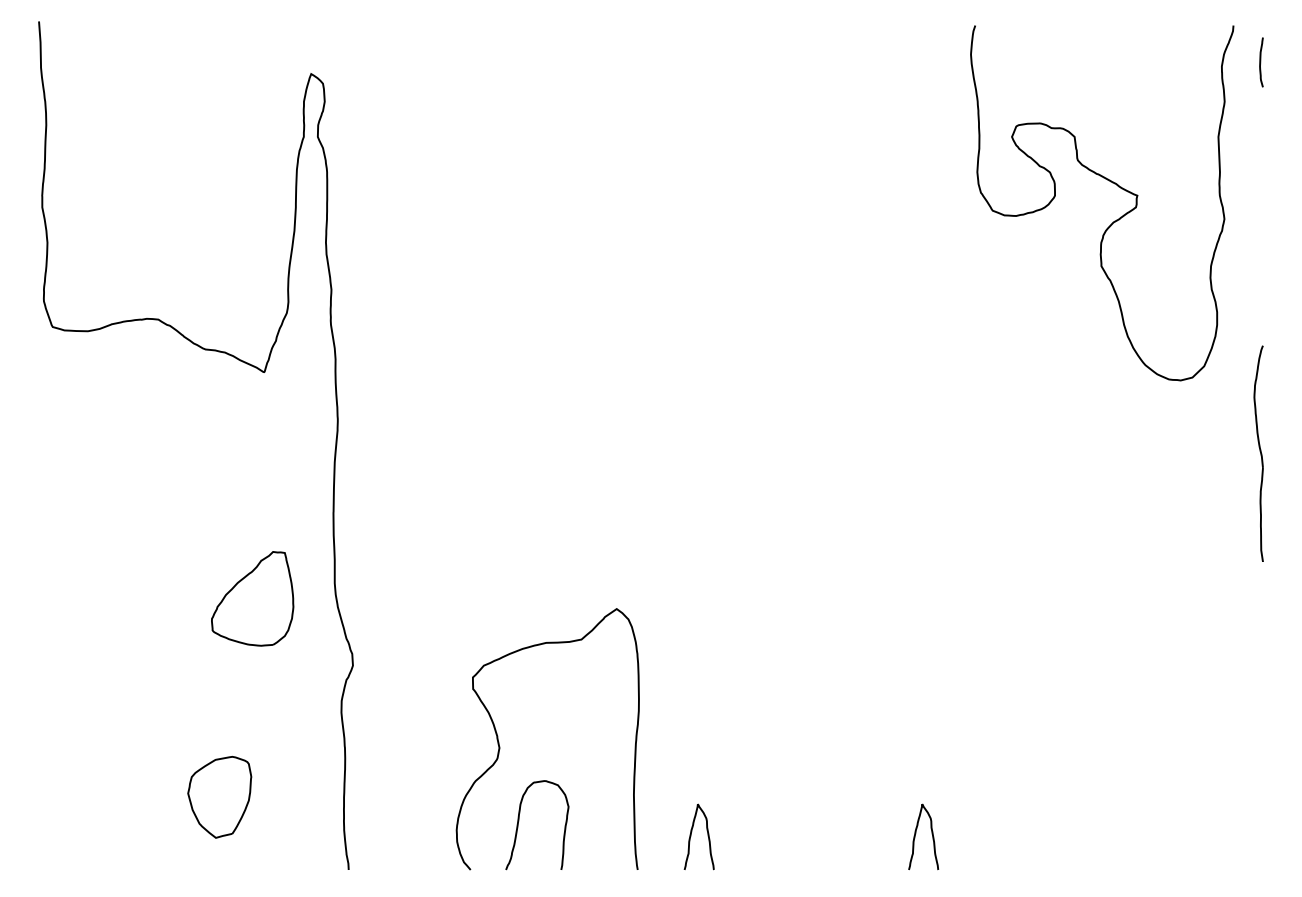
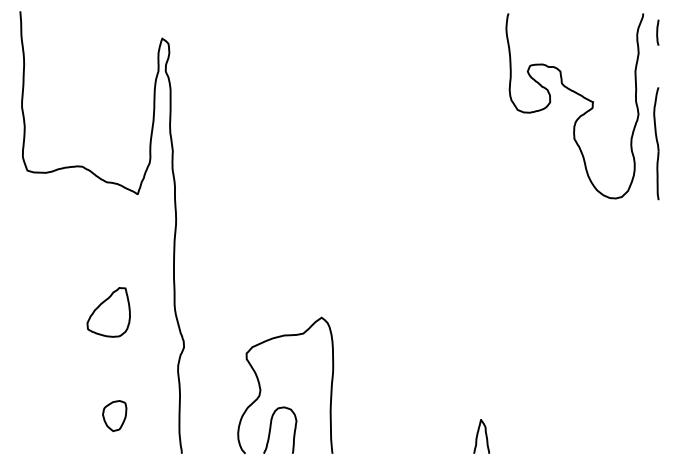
part: (1258, 453) -> (656, 143), moved
part: (252, 599) -> (108, 312), moved
part: (219, 798) -> (114, 416), size x0.71
curve: (693, 834) -> (361, 435), removed

